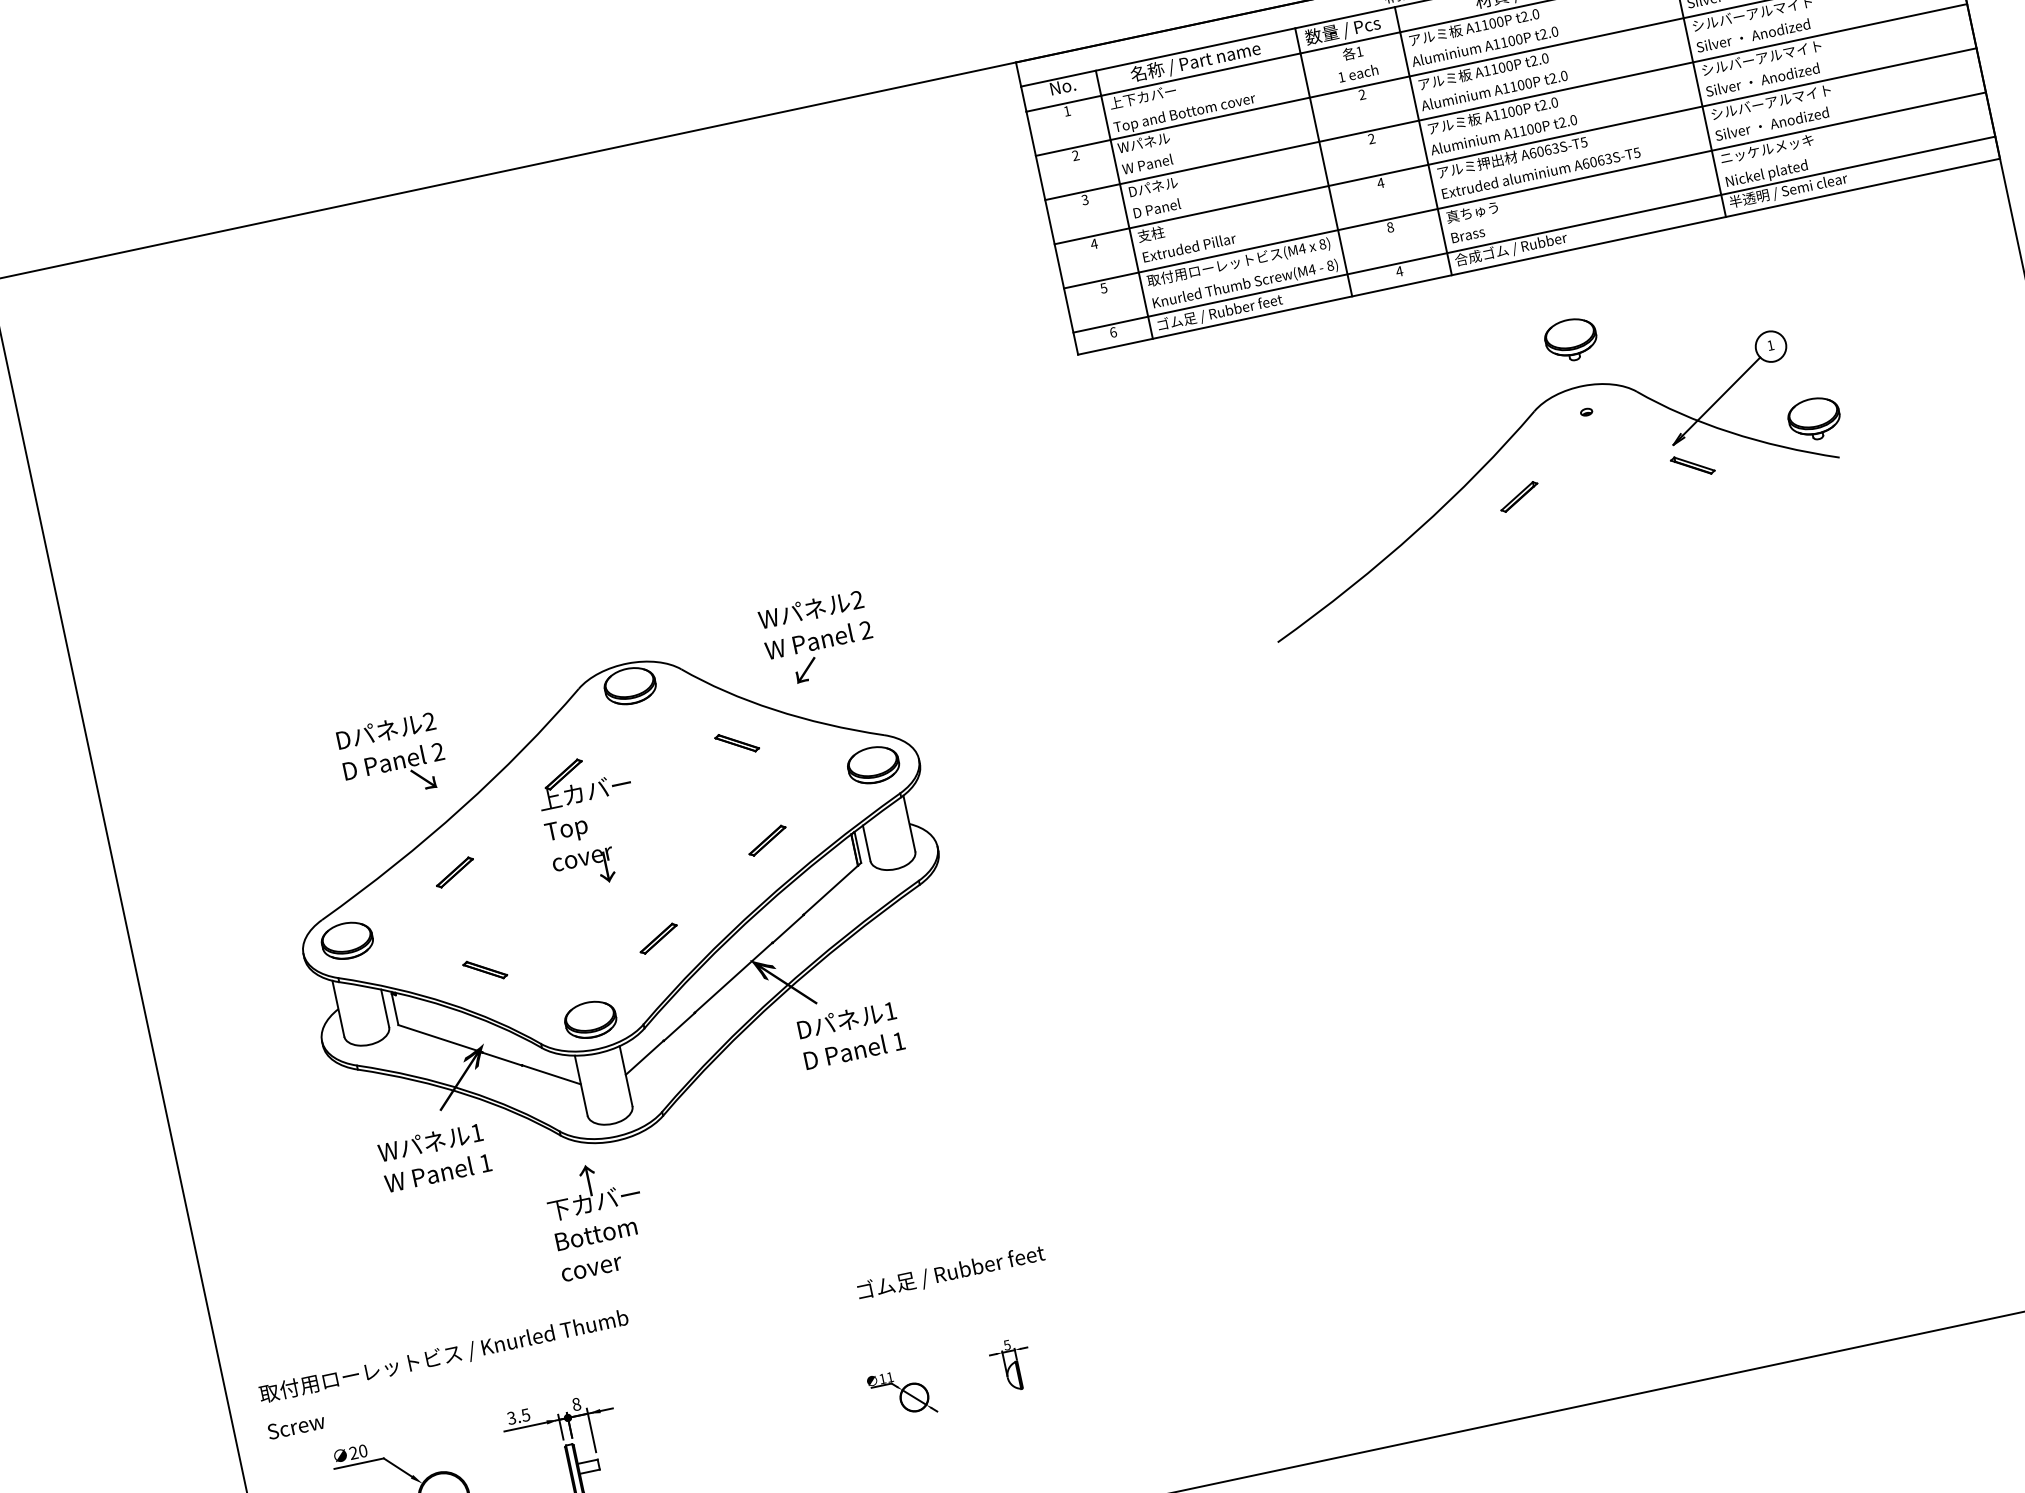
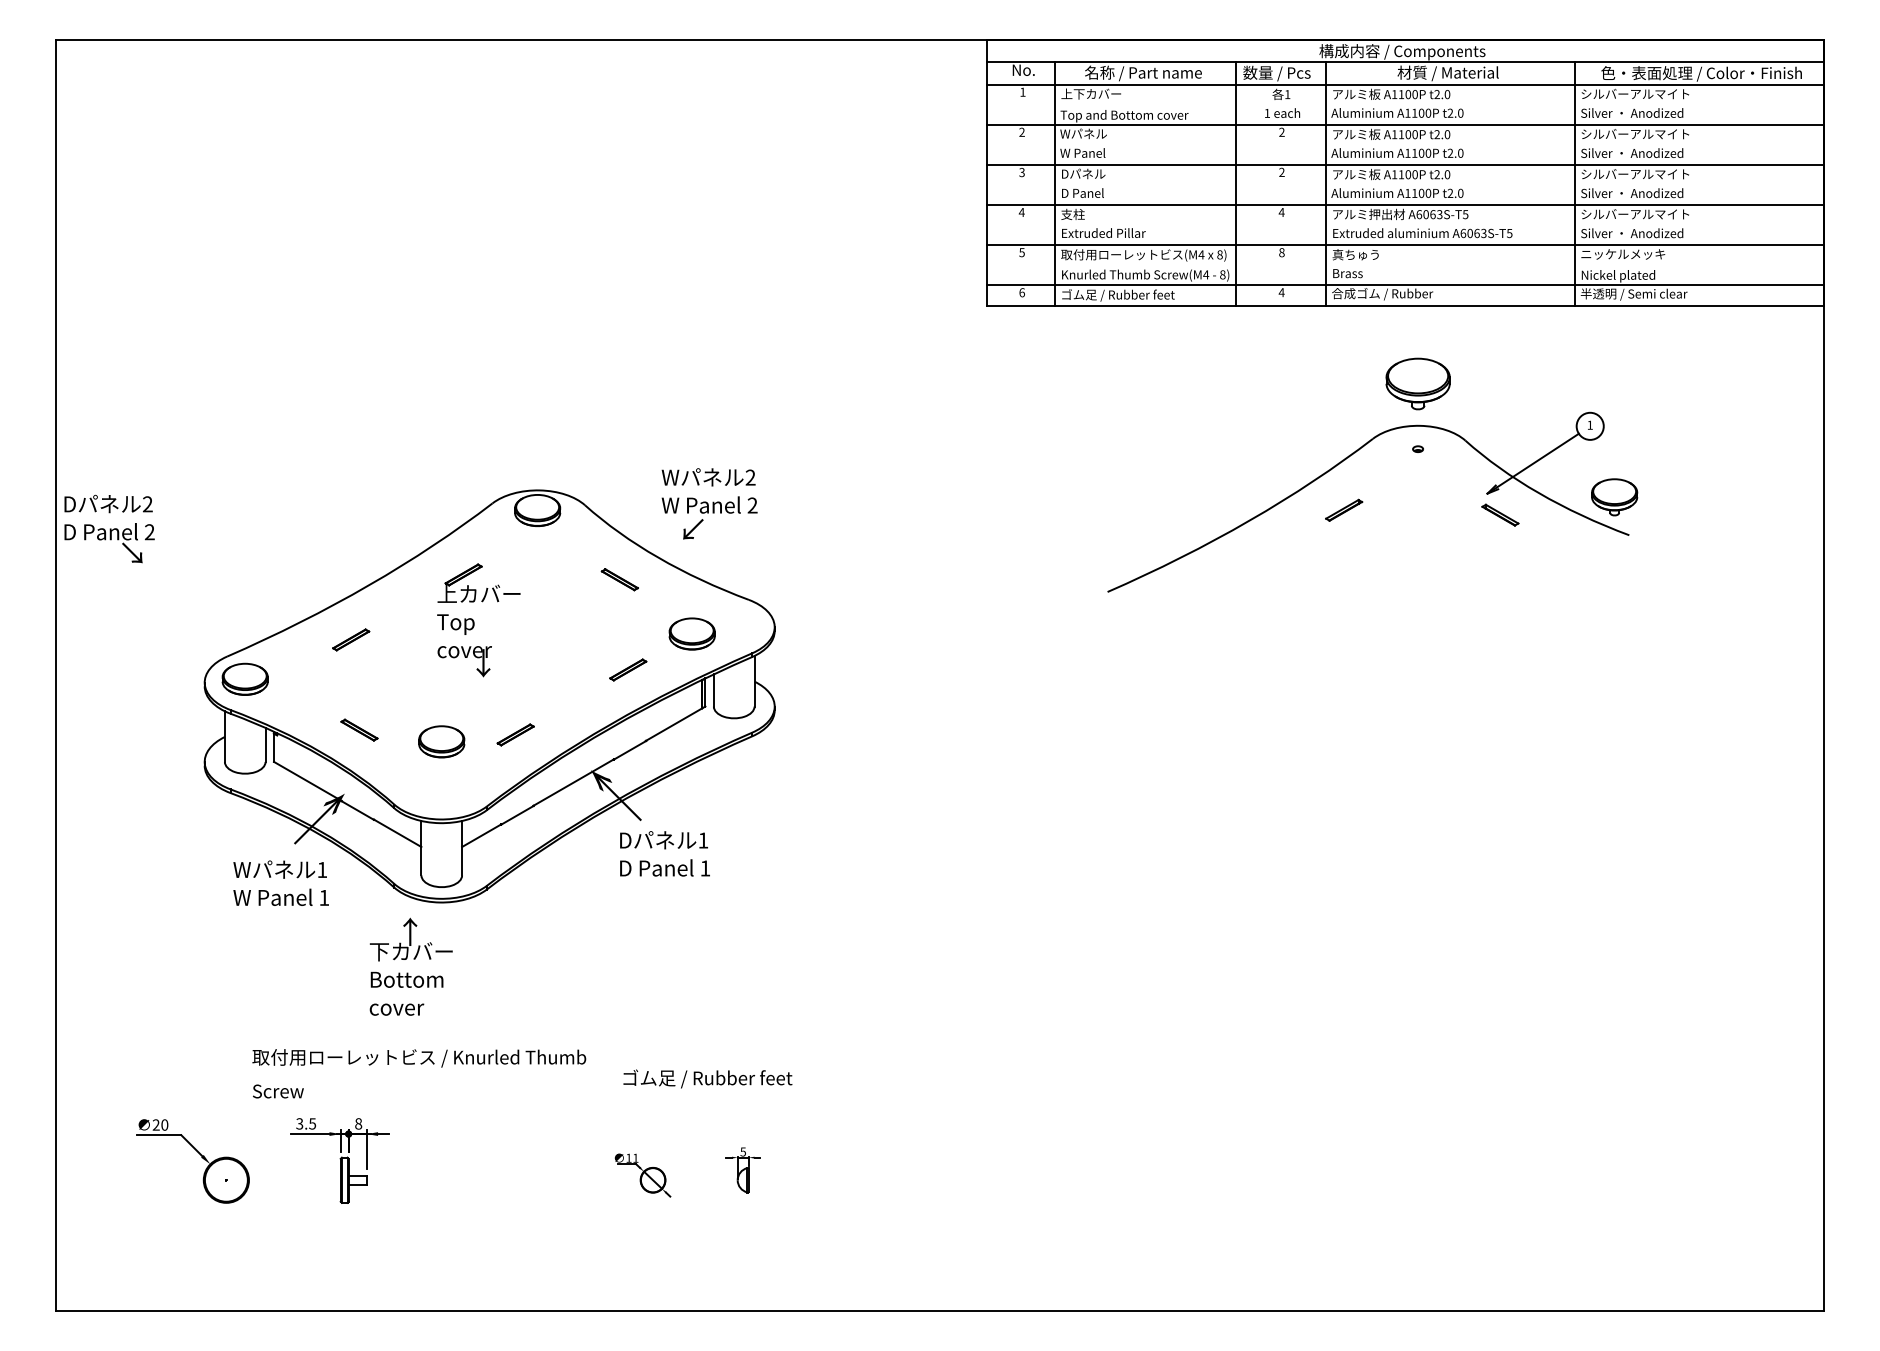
part: (1570, 339) -> (1417, 383), size x1.4
text: (392, 757) -> (109, 528), moved
part: (872, 764) -> (691, 633), moved
part: (590, 1019) -> (441, 741), moved
text: (447, 1373) -> (419, 1073), moved

